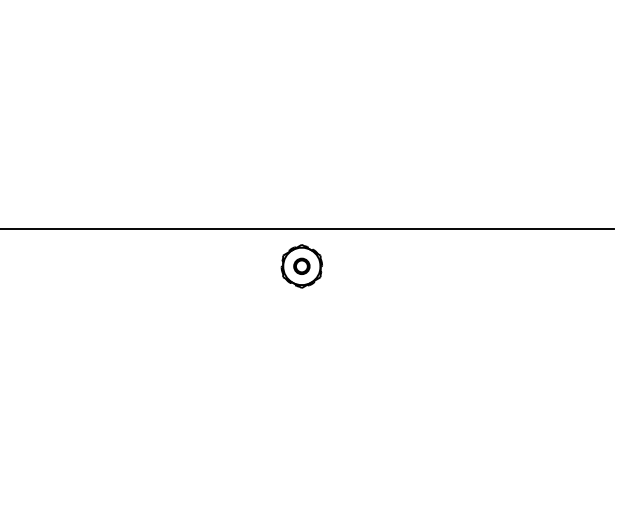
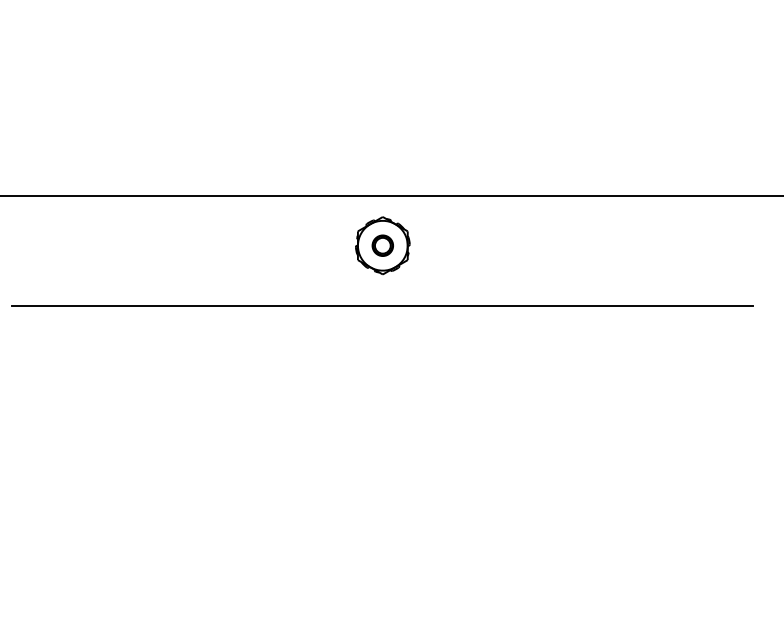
line: (301, 311) -> (382, 305), added

